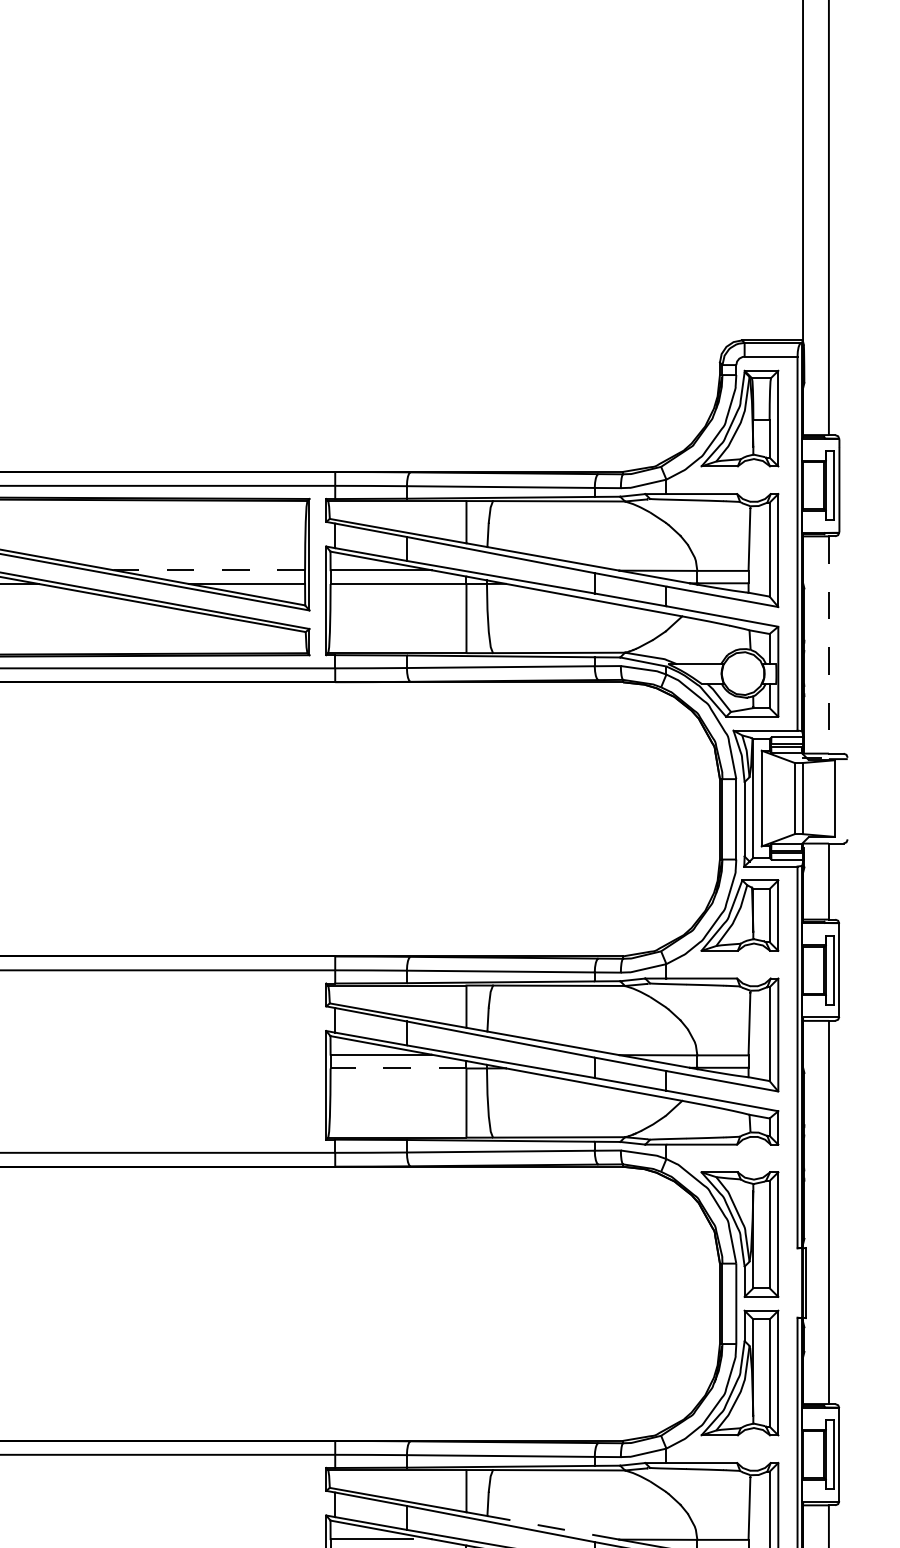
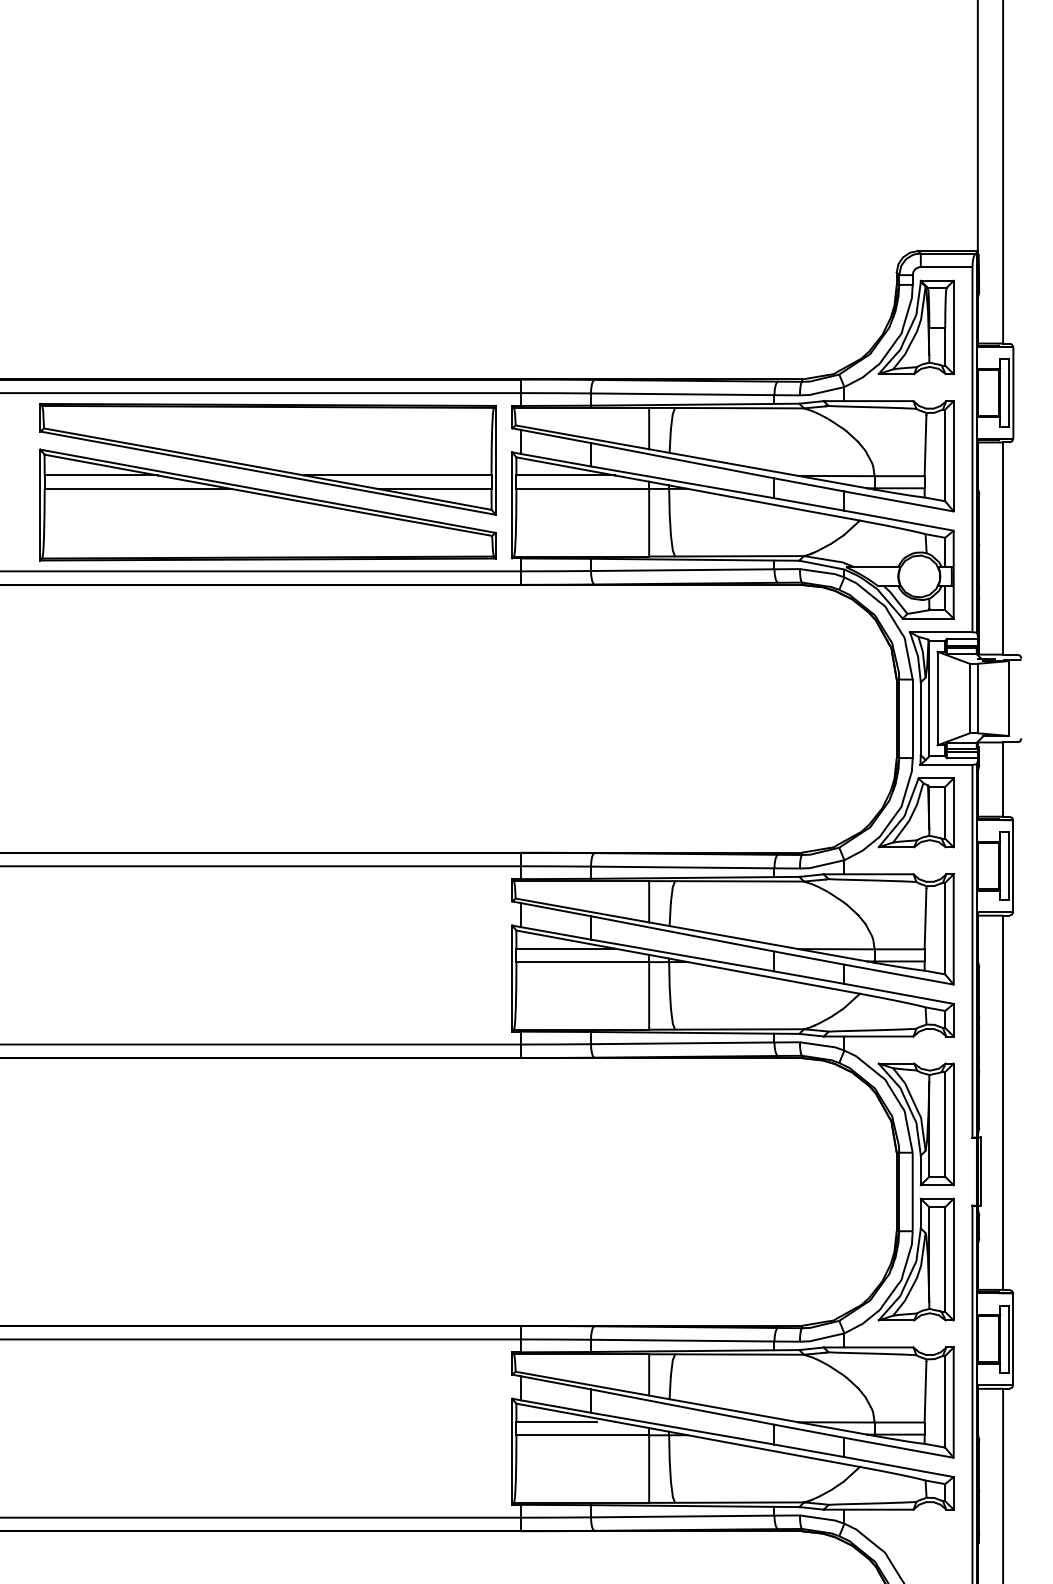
line: (208, 570) -> (397, 475), dashed -> solid
line: (829, 645) -> (1003, 549), dashed -> solid
line: (398, 1068) -> (582, 962), dashed -> solid
line: (552, 1527) -> (733, 1410), dashed -> solid

